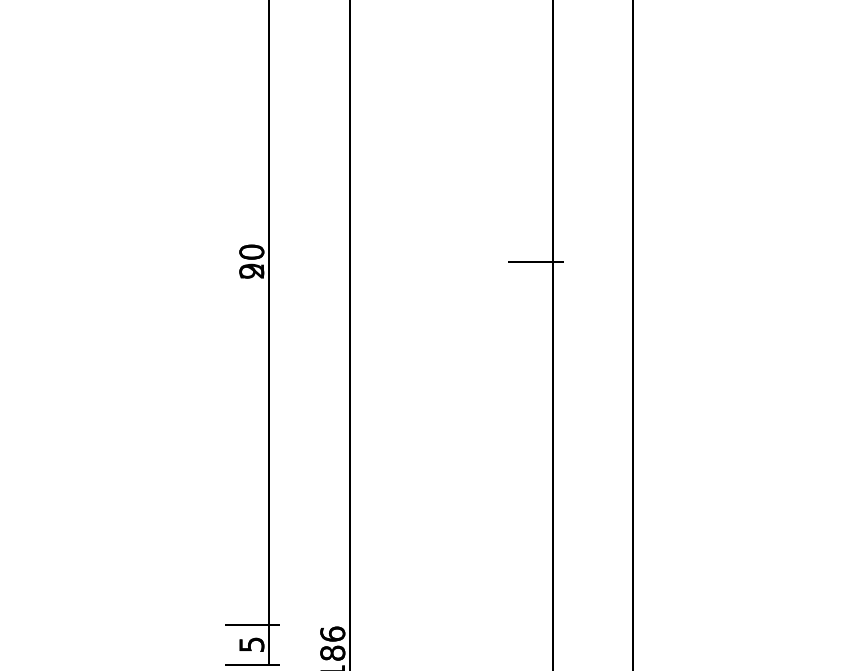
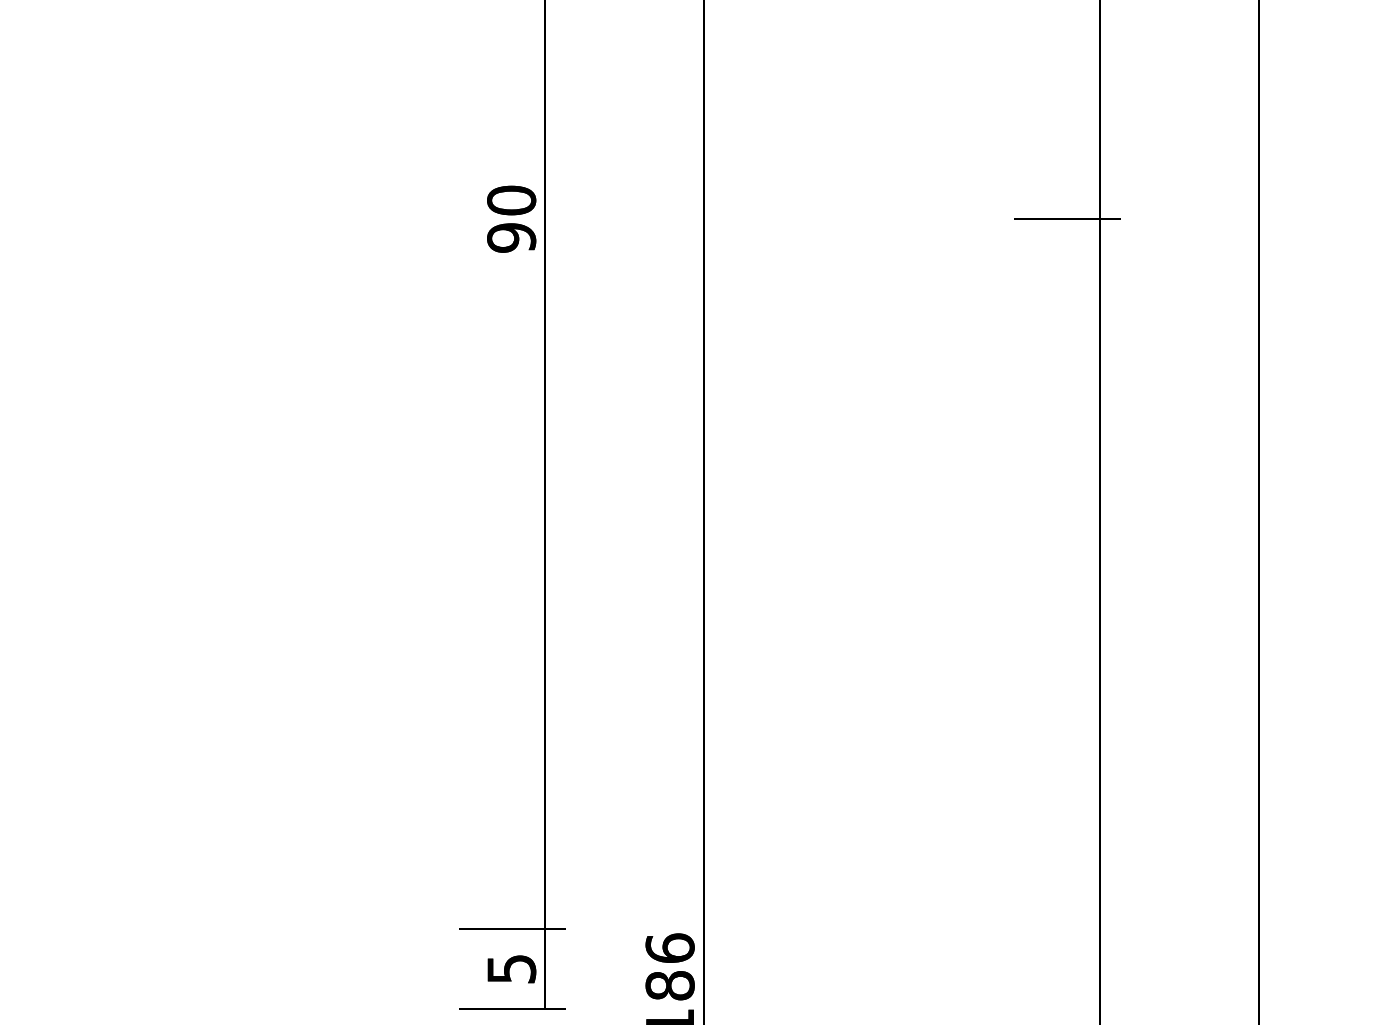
text: (251, 270) -> (510, 236), 20 -> 90

